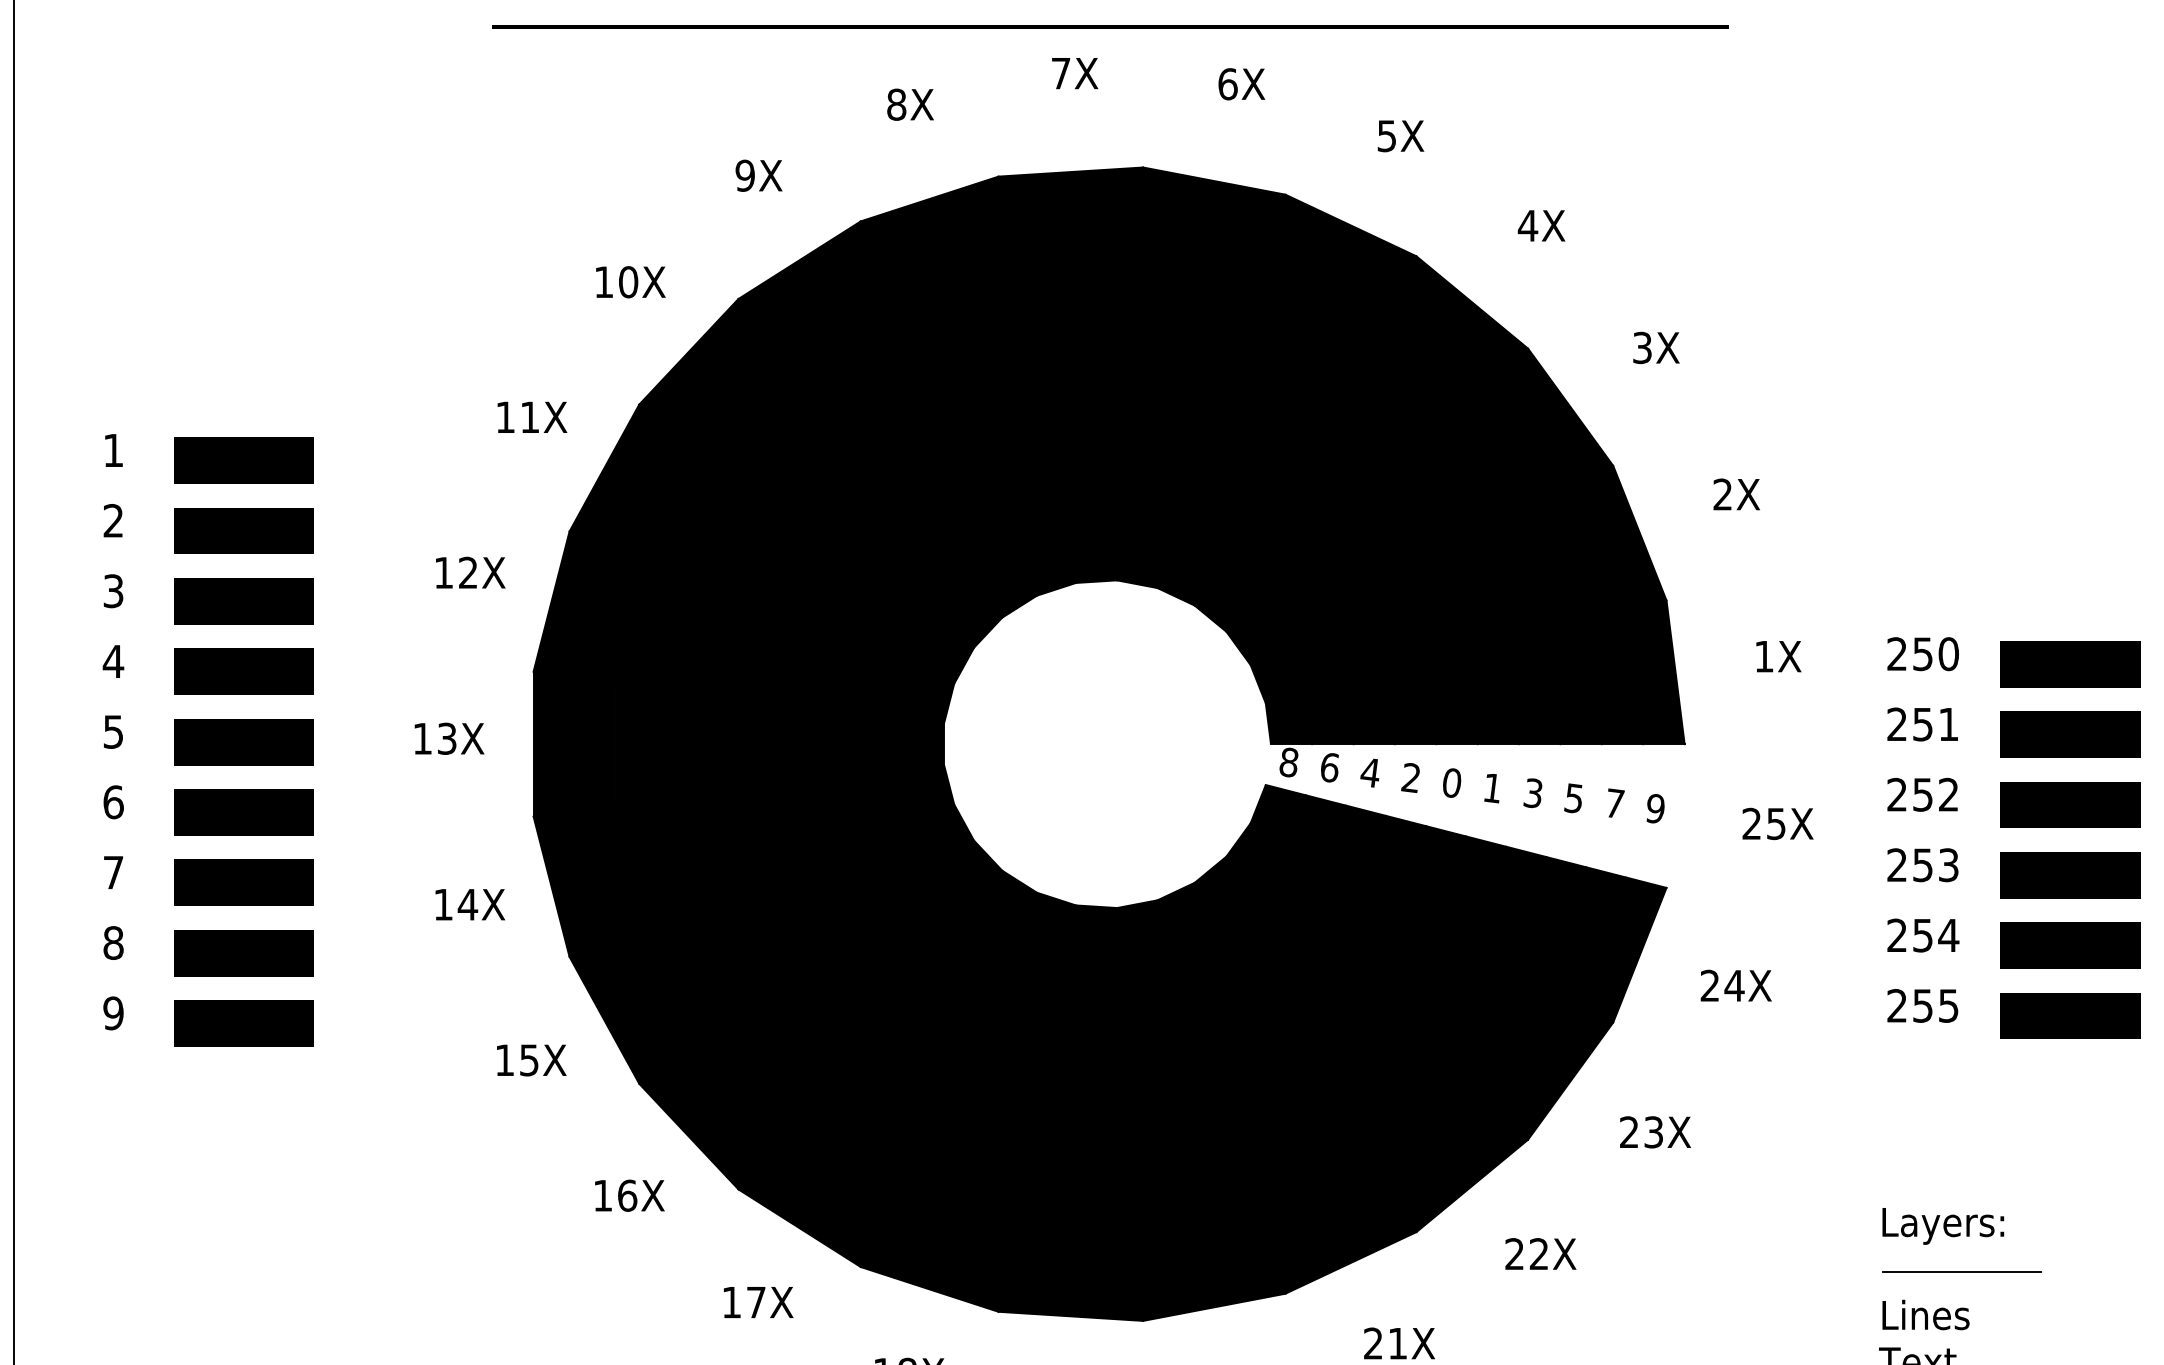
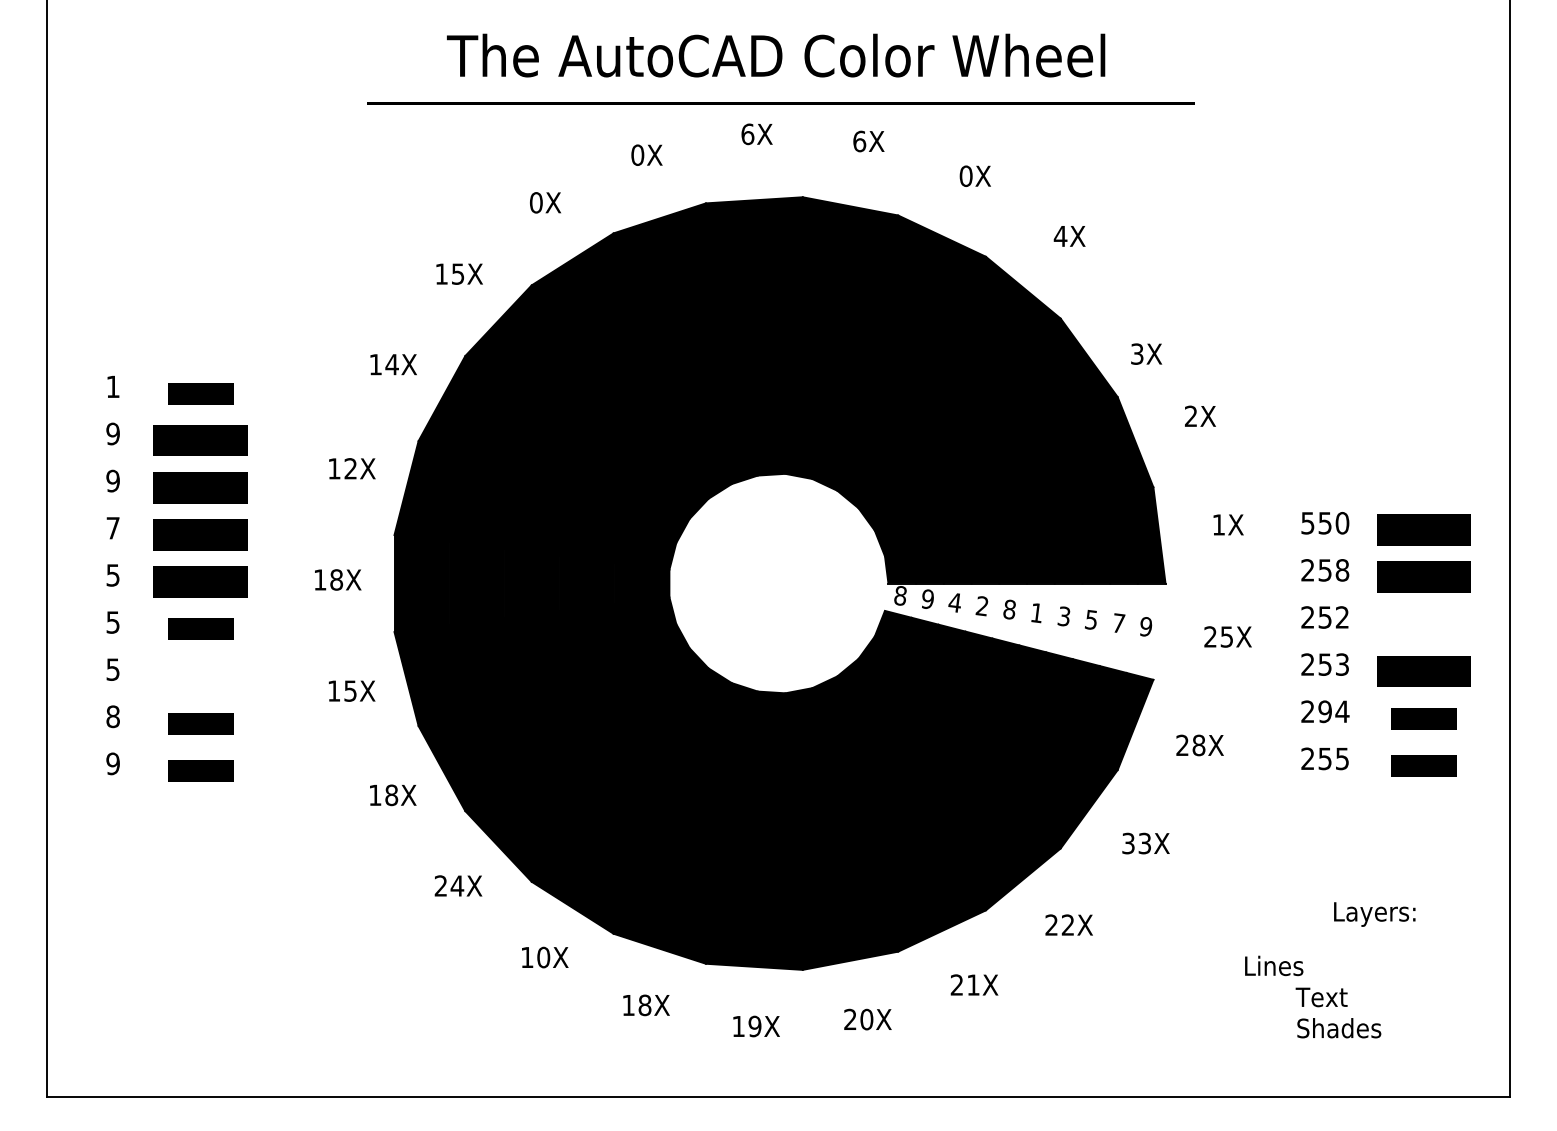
text: (1060, 73) -> (747, 134), 7X -> 6X
text: (896, 103) -> (637, 154), 8X -> 0X
text: (1386, 136) -> (965, 176), 5X -> 0X
text: (744, 175) -> (535, 202), 9X -> 0X
text: (627, 281) -> (457, 273), 10X -> 15X
text: (1656, 346) -> (1146, 353), moved
text: (529, 417) -> (391, 364), 11X -> 14X
part: (243, 460) -> (200, 393), size x0.7
text: (112, 520) -> (112, 433), 2 -> 9
text: (112, 590) -> (112, 480), 3 -> 9
text: (1896, 653) -> (1307, 522), 250 -> 550
text: (114, 661) -> (113, 528), 4 -> 7
text: (1948, 724) -> (1342, 570), 251 -> 258
text: (446, 738) -> (336, 579), 13X -> 18X
text: (1329, 767) -> (927, 599), 6 -> 9
text: (1451, 782) -> (1009, 609), 0 -> 8
text: (114, 802) -> (113, 622), 6 -> 5
part: (2069, 805) -> (1423, 624), removed
part: (243, 812) -> (200, 629), size x0.7
text: (112, 872) -> (112, 669), 7 -> 5
part: (243, 882) -> (200, 676), removed
text: (467, 903) -> (350, 690), 14X -> 15X
text: (1921, 935) -> (1324, 711), 254 -> 294
part: (2069, 945) -> (1423, 718), size x0.7
part: (243, 953) -> (200, 723), size x0.7
text: (1733, 985) -> (1198, 745), 24X -> 28X
part: (2069, 1015) -> (1423, 765), size x0.7
part: (243, 1023) -> (200, 770), size x0.7
text: (529, 1060) -> (391, 795), 15X -> 18X
text: (1629, 1132) -> (1128, 843), 23X -> 33X
text: (615, 1194) -> (449, 885), 16X -> 24X
text: (1942, 1226) -> (1374, 914), moved
line: (1962, 1272) -> (1351, 937), removed
text: (756, 1302) -> (543, 957), 17X -> 10X
text: (1926, 1314) -> (1274, 965), moved

